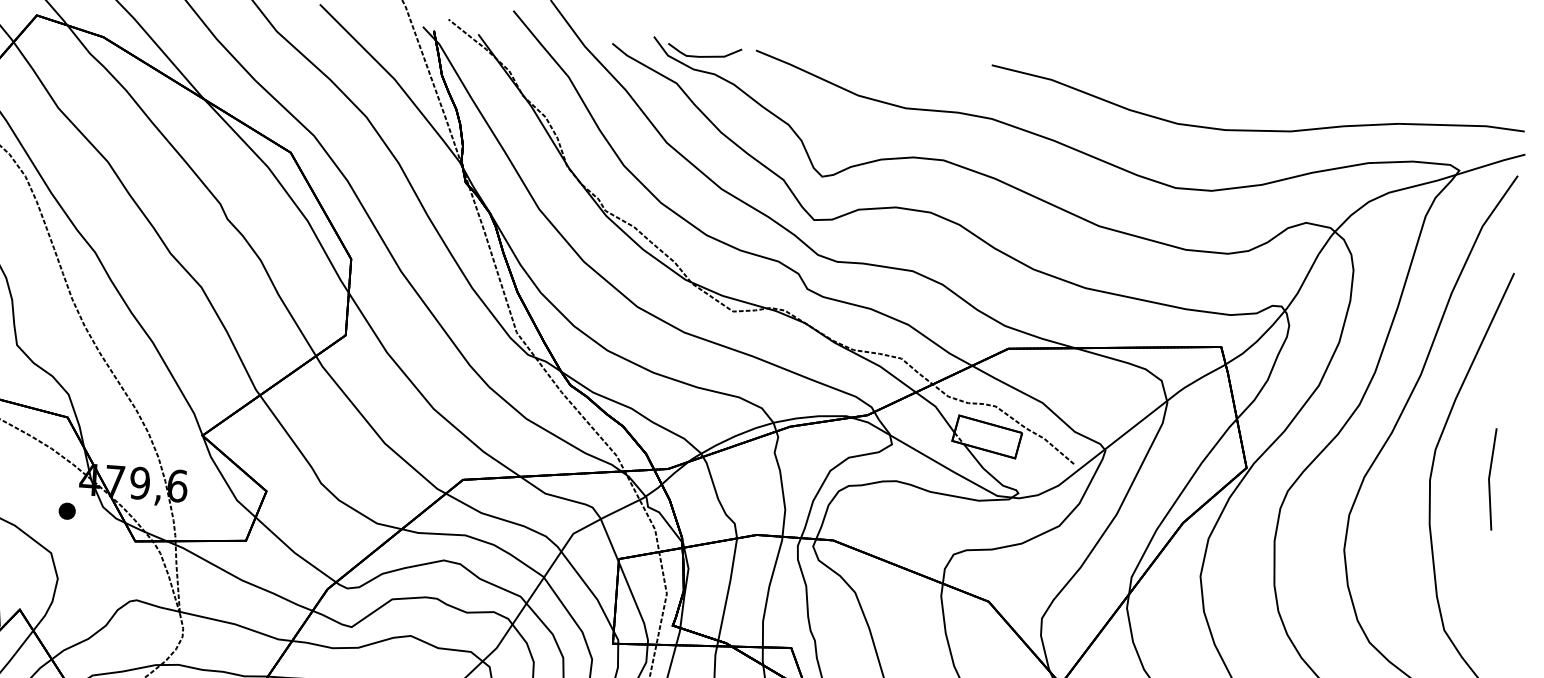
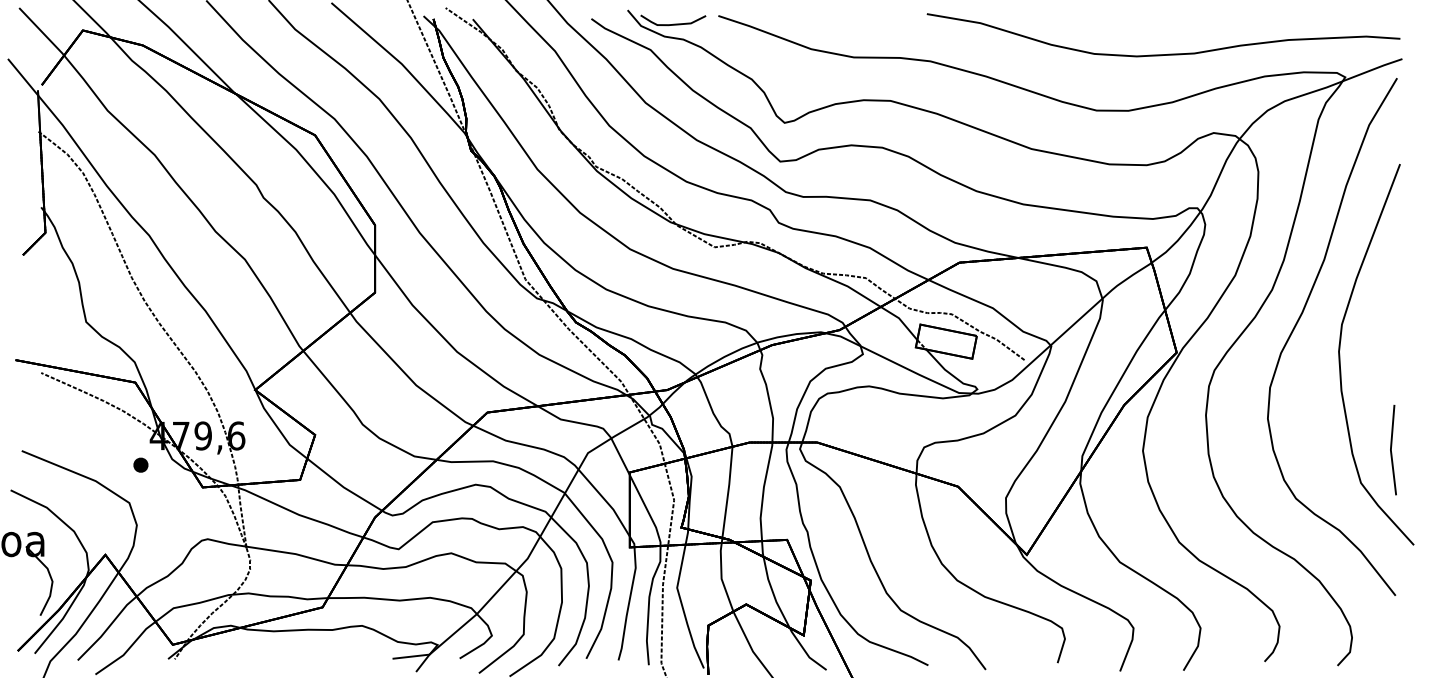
part: (1492, 478) -> (1393, 449), moved

